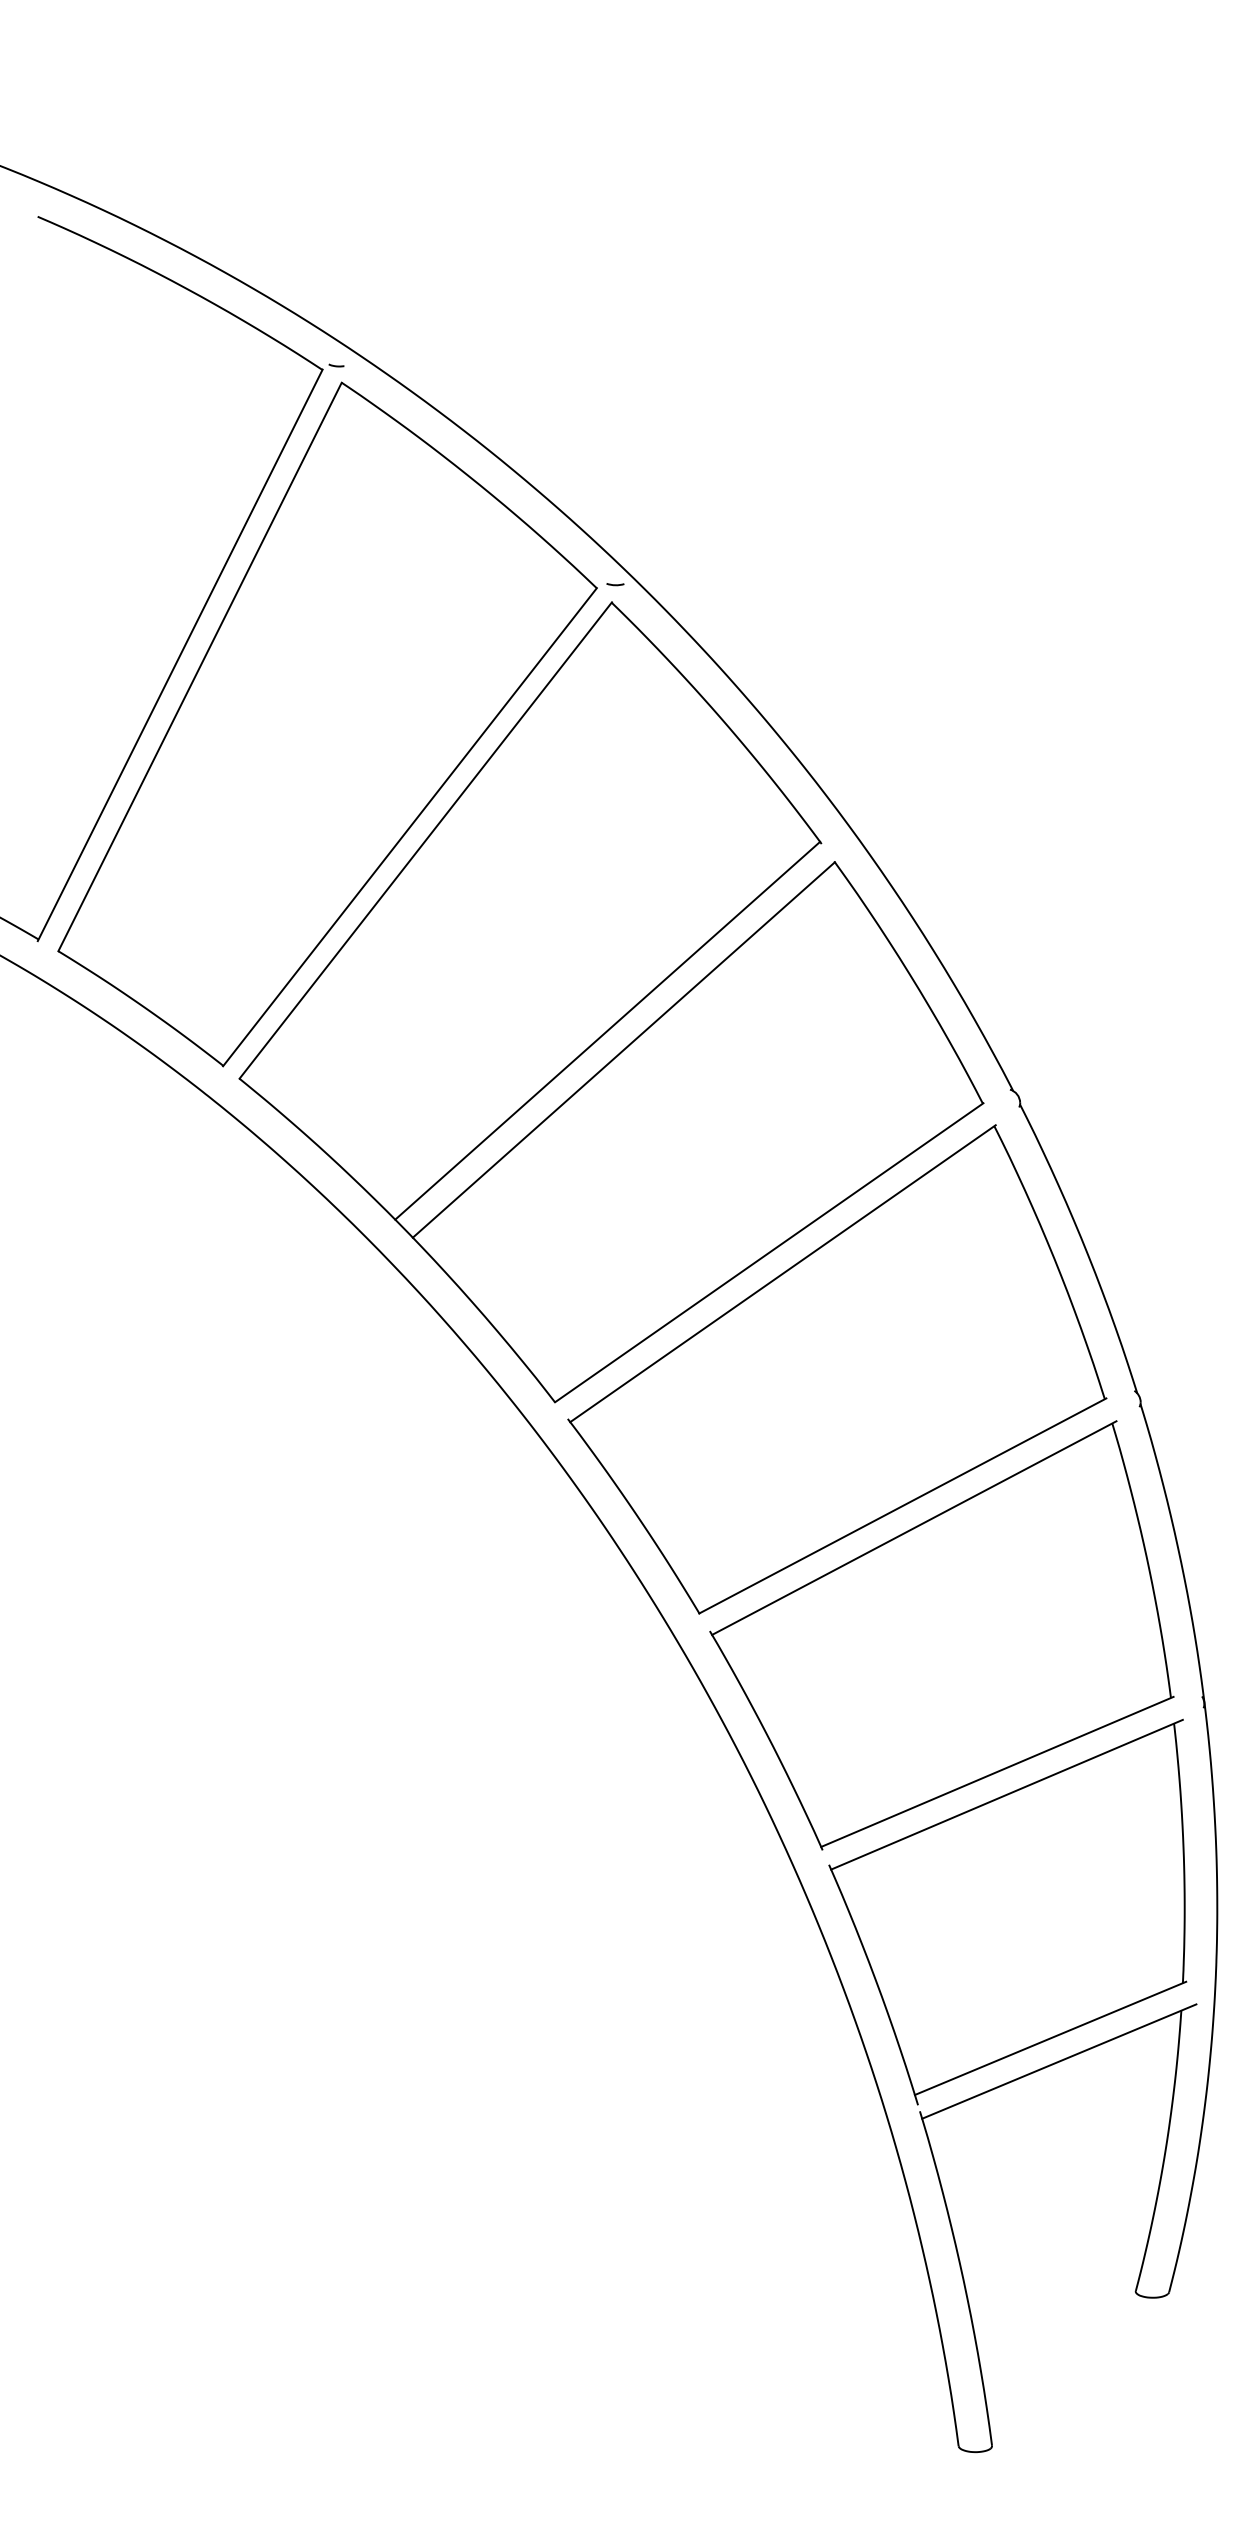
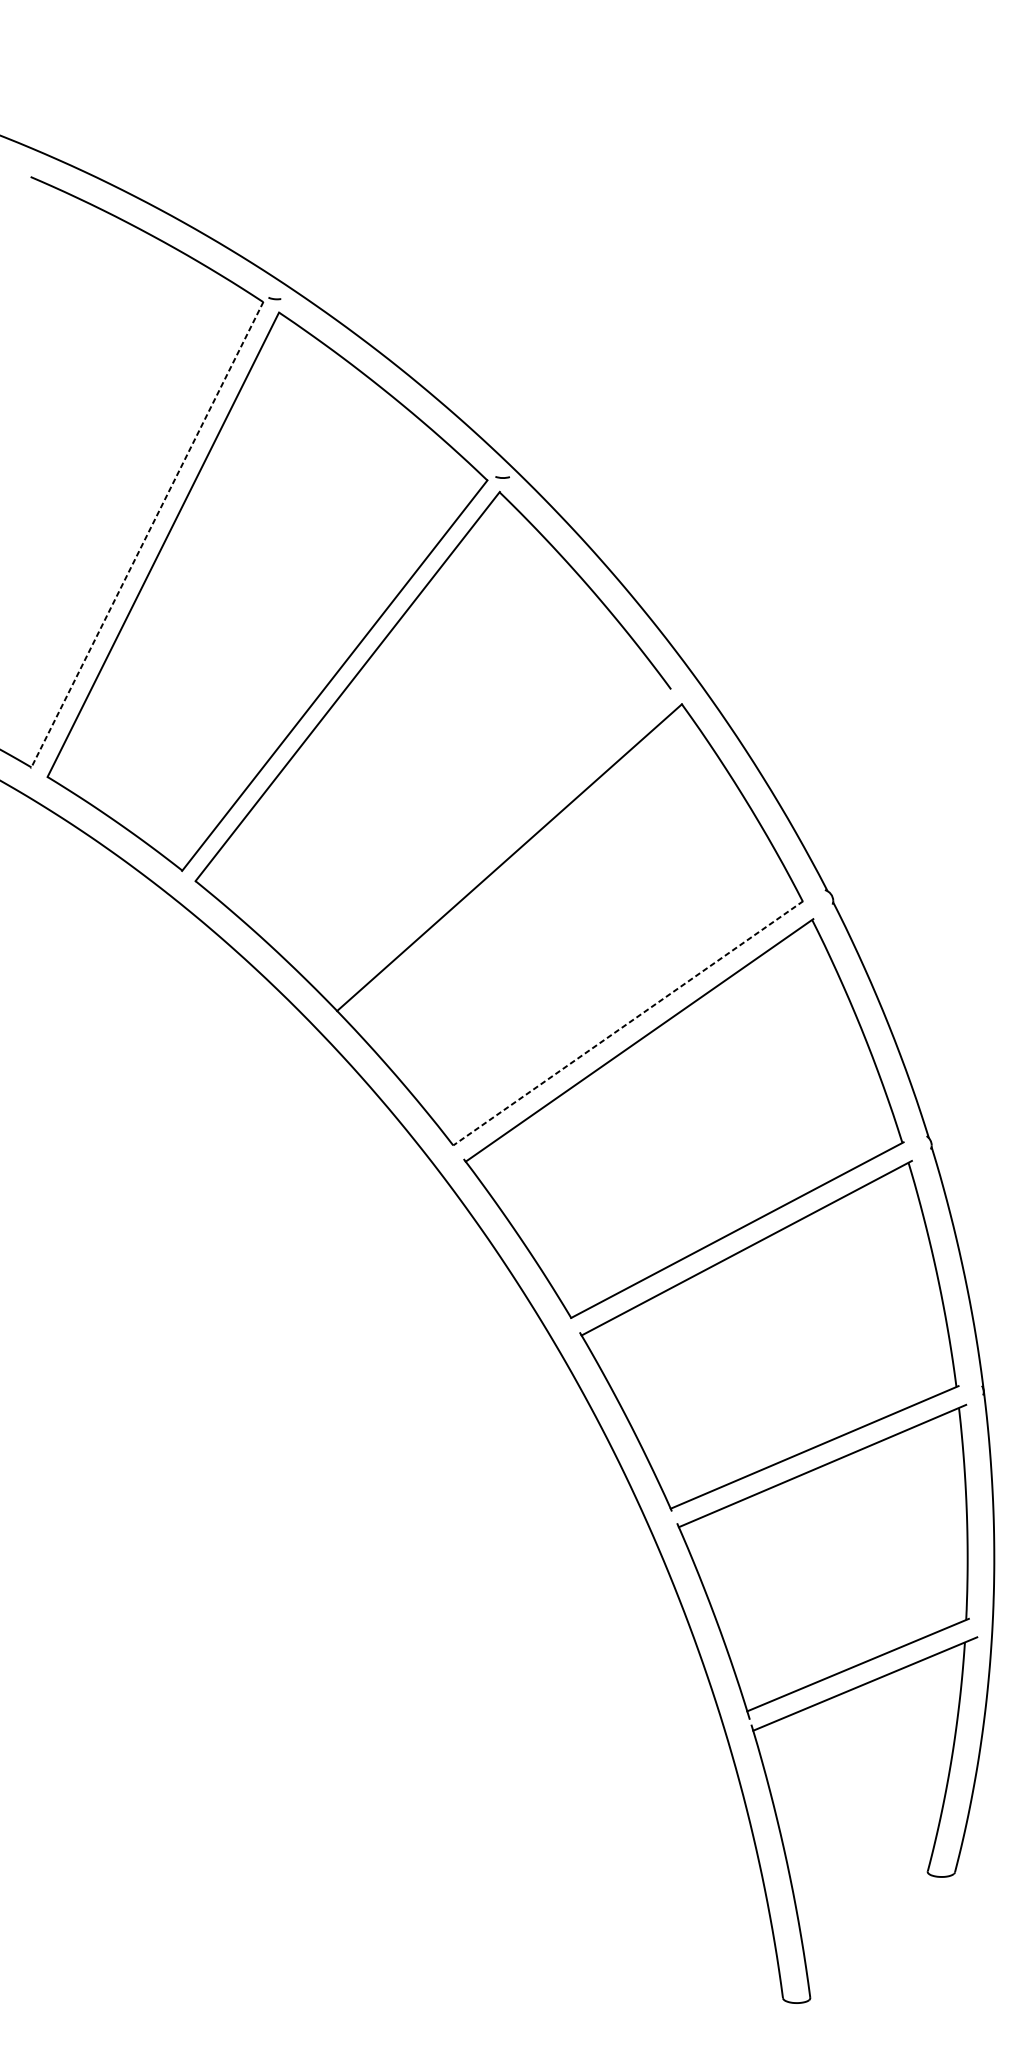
line: (180, 655) -> (147, 535), solid -> dashed
line: (607, 1030) -> (496, 841), removed
line: (768, 1253) -> (627, 1023), solid -> dashed

